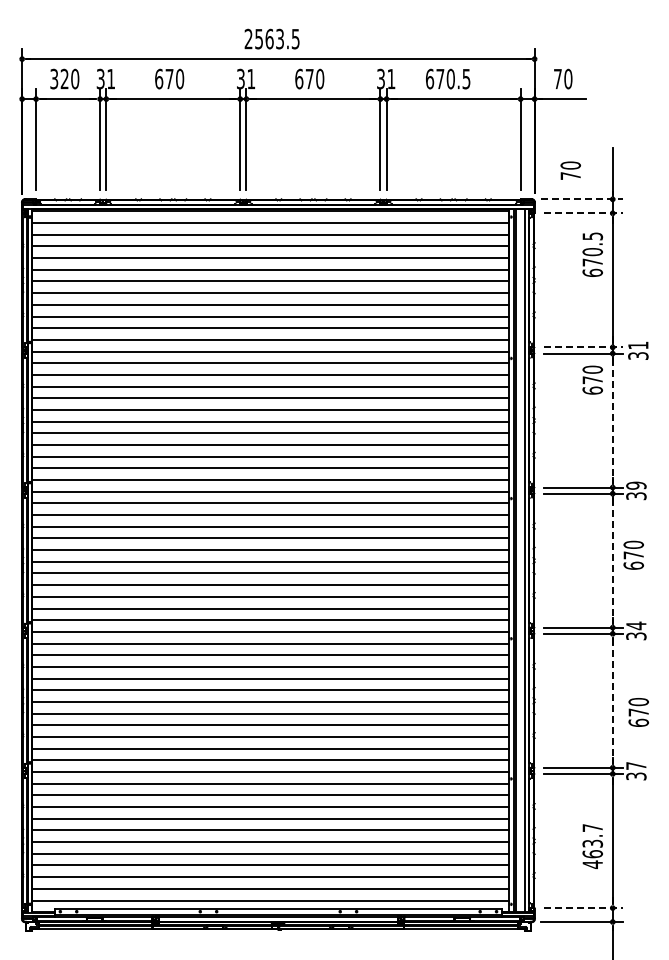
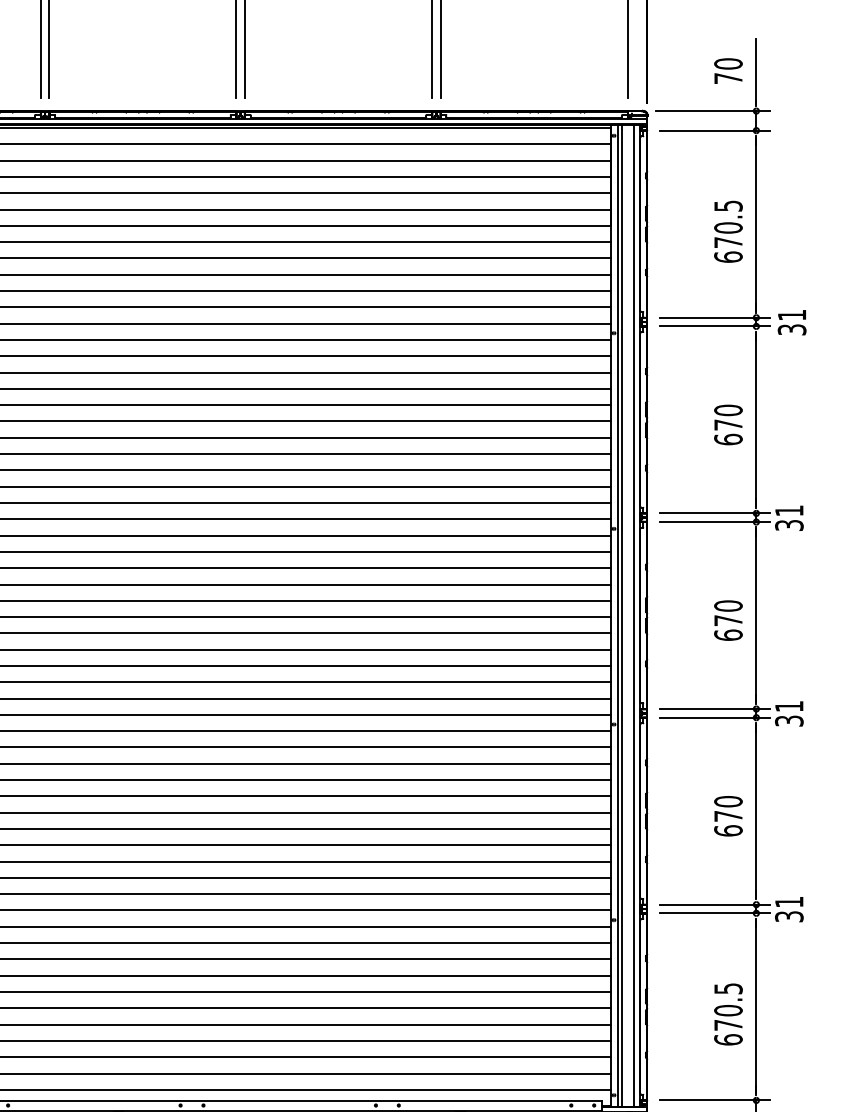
text: (570, 170) -> (728, 70), moved
line: (582, 199) -> (714, 111), dashed -> solid
line: (583, 213) -> (715, 130), dashed -> solid
text: (592, 254) -> (728, 231), moved
line: (583, 347) -> (715, 317), dashed -> solid
text: (592, 379) -> (728, 424), moved
line: (612, 420) -> (756, 419), dashed -> solid
text: (636, 485) -> (789, 510), 39 -> 31
text: (633, 554) -> (728, 619), moved
line: (612, 560) -> (756, 615), dashed -> solid
text: (636, 625) -> (789, 706), 34 -> 31
line: (612, 700) -> (756, 810), dashed -> solid
text: (638, 712) -> (728, 816), moved
text: (636, 765) -> (789, 901), 37 -> 31
text: (592, 846) -> (728, 1014), 463.7 -> 670.5
line: (583, 908) -> (715, 1101), dashed -> solid

